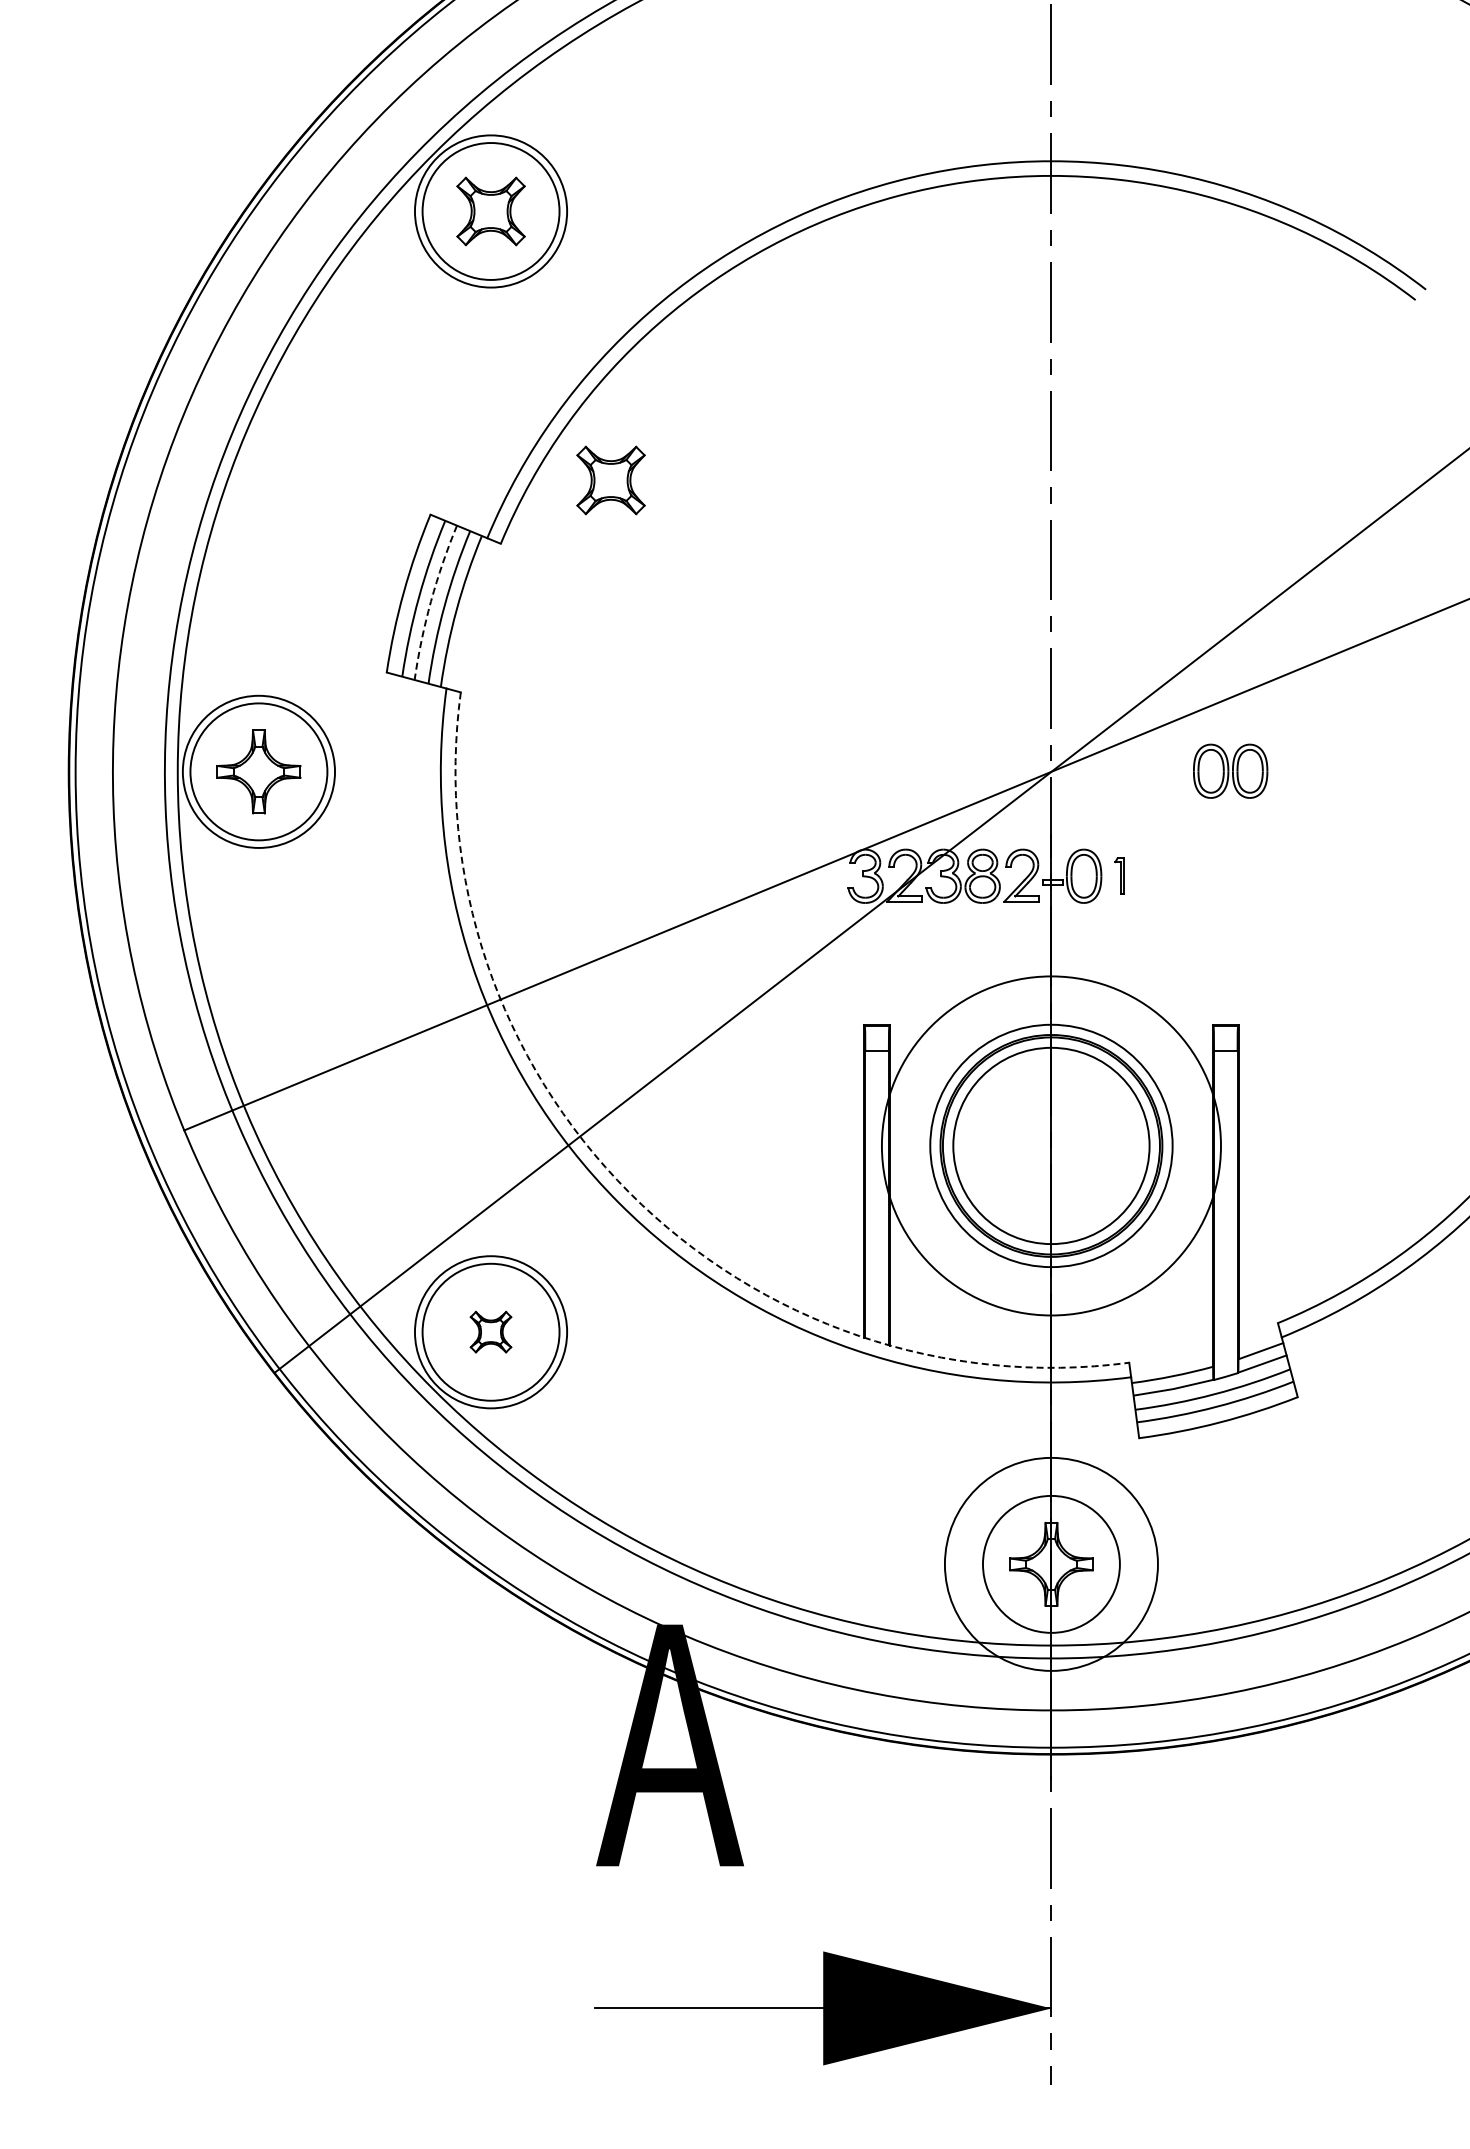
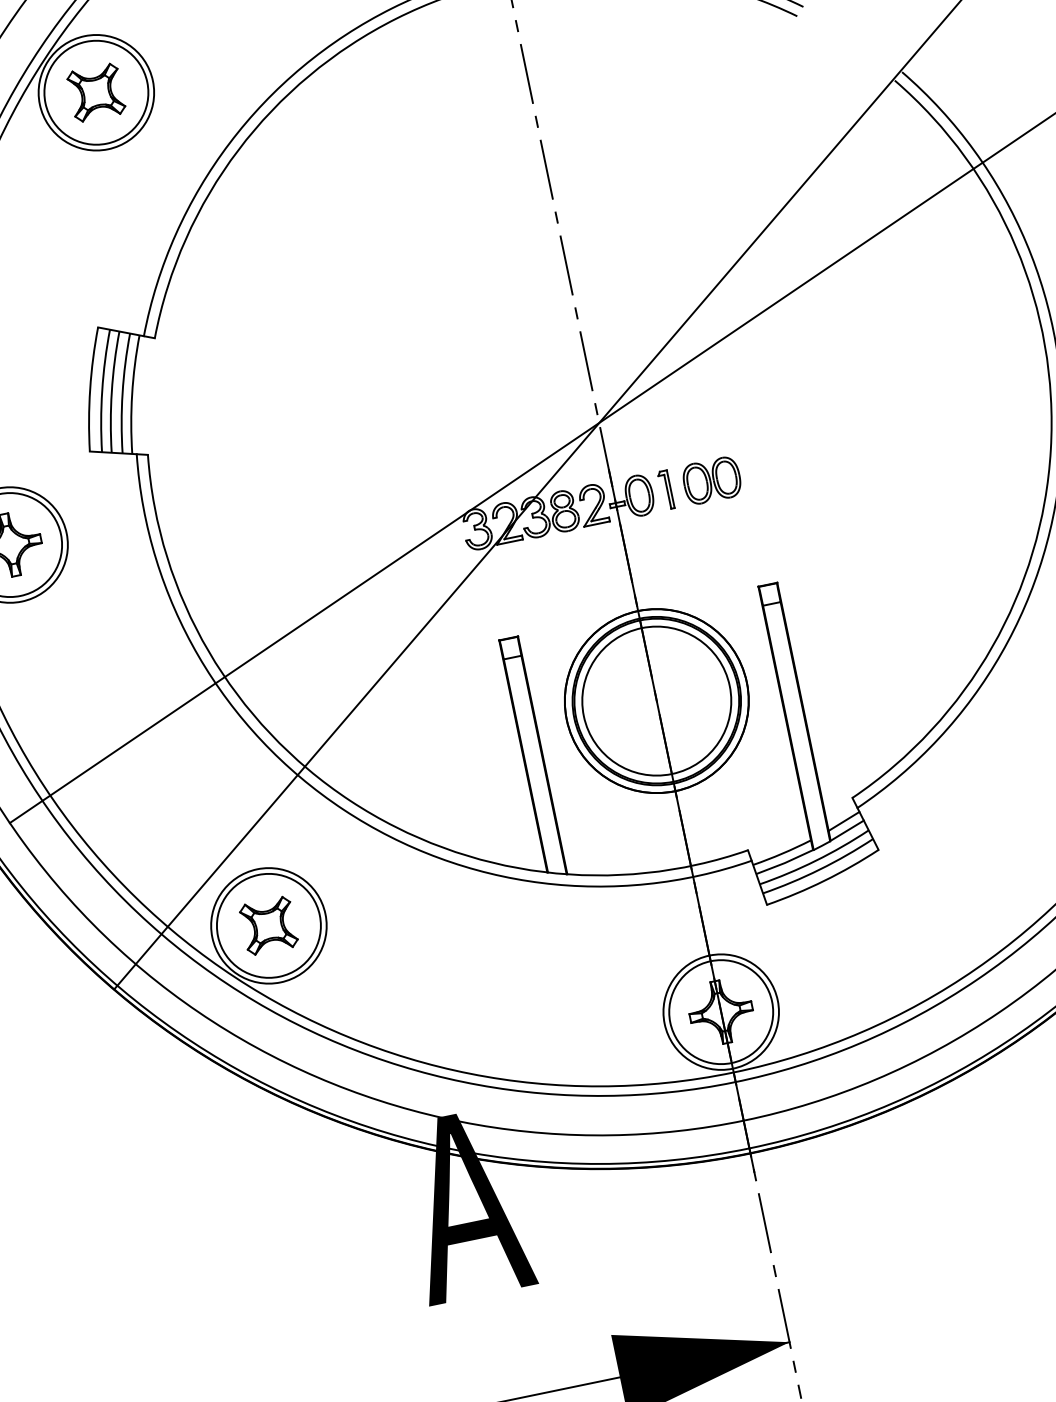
part: (610, 480) -> (226, 274), removed
arc: (431, 601) -> (112, 391), dashed -> solid
part: (1230, 770) -> (711, 480), moved
part: (1119, 875) -> (665, 489), size x1.43
circle: (1051, 1145) -> (656, 700), size x0.71
arc: (629, 1192) -> (350, 800), dashed -> solid
part: (490, 1331) -> (268, 925), size x1.67
circle: (1051, 1564) -> (721, 1012), size x0.71

